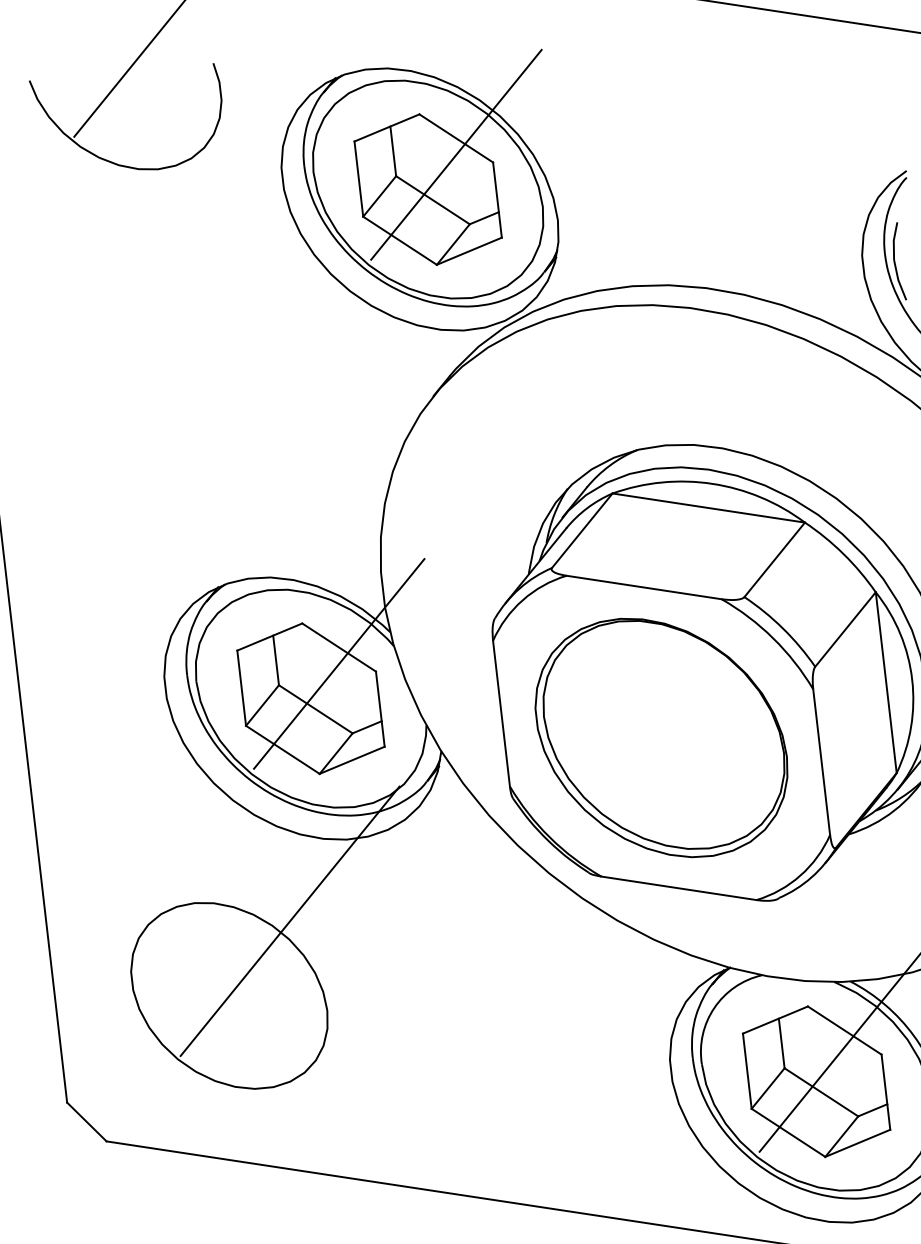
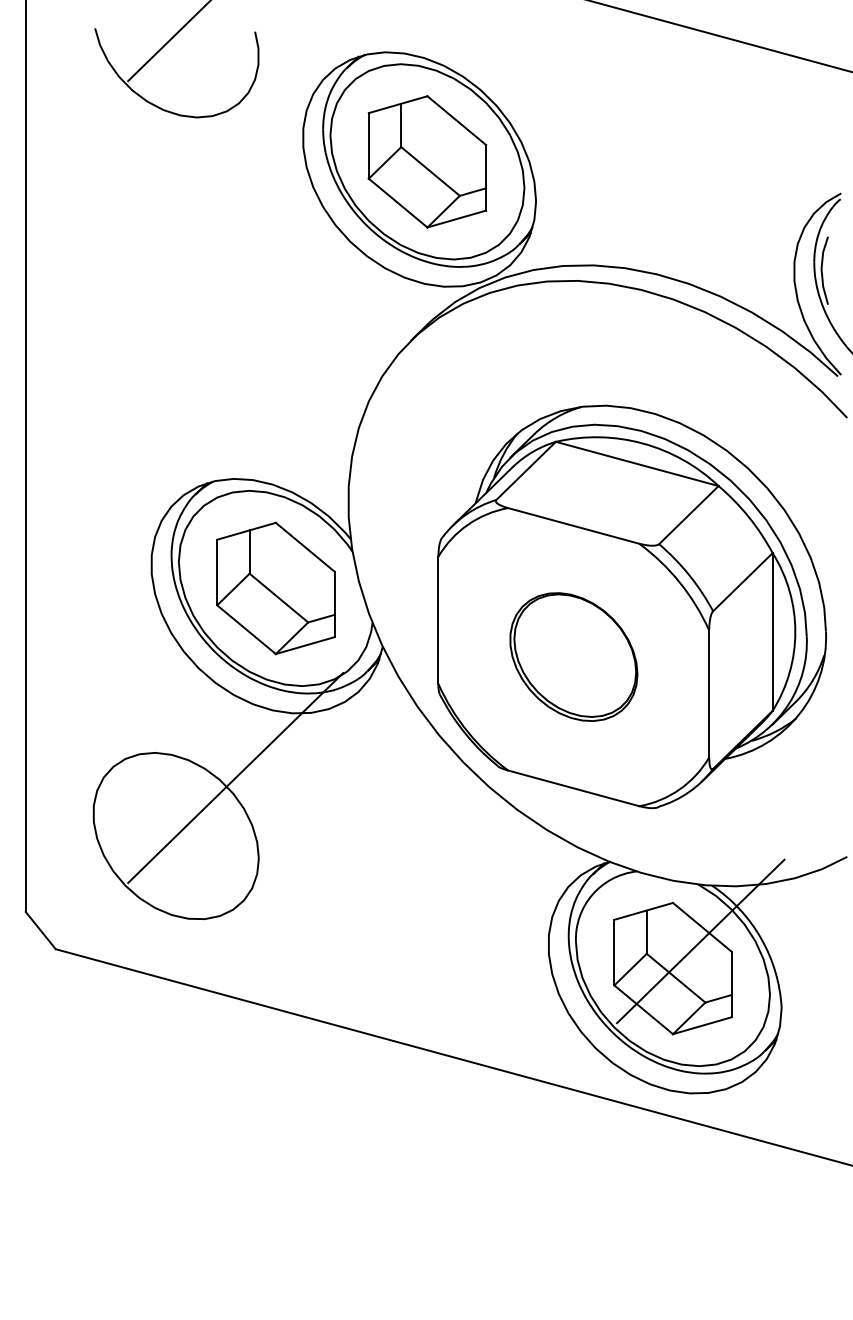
line: (455, 154) -> (454, 134), removed
line: (338, 662) -> (303, 560), removed
part: (661, 737) -> (573, 656), size x0.6

